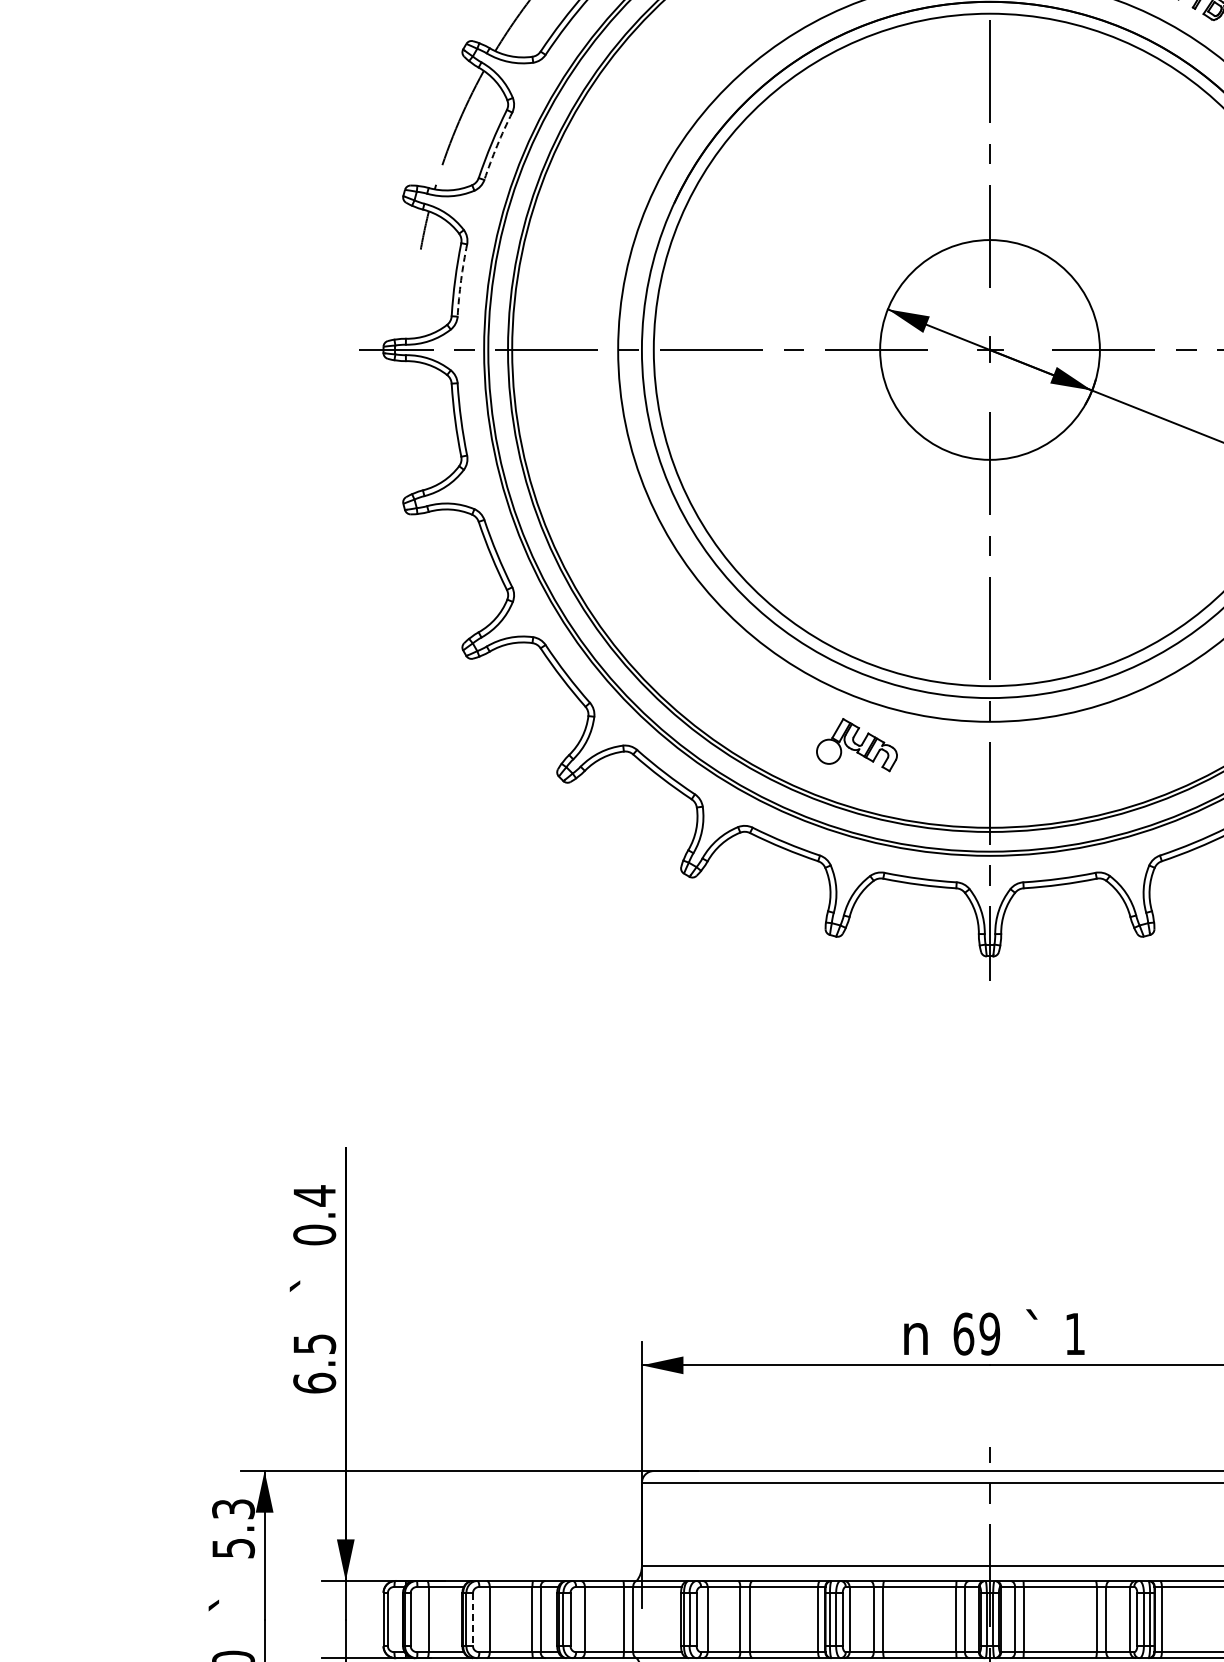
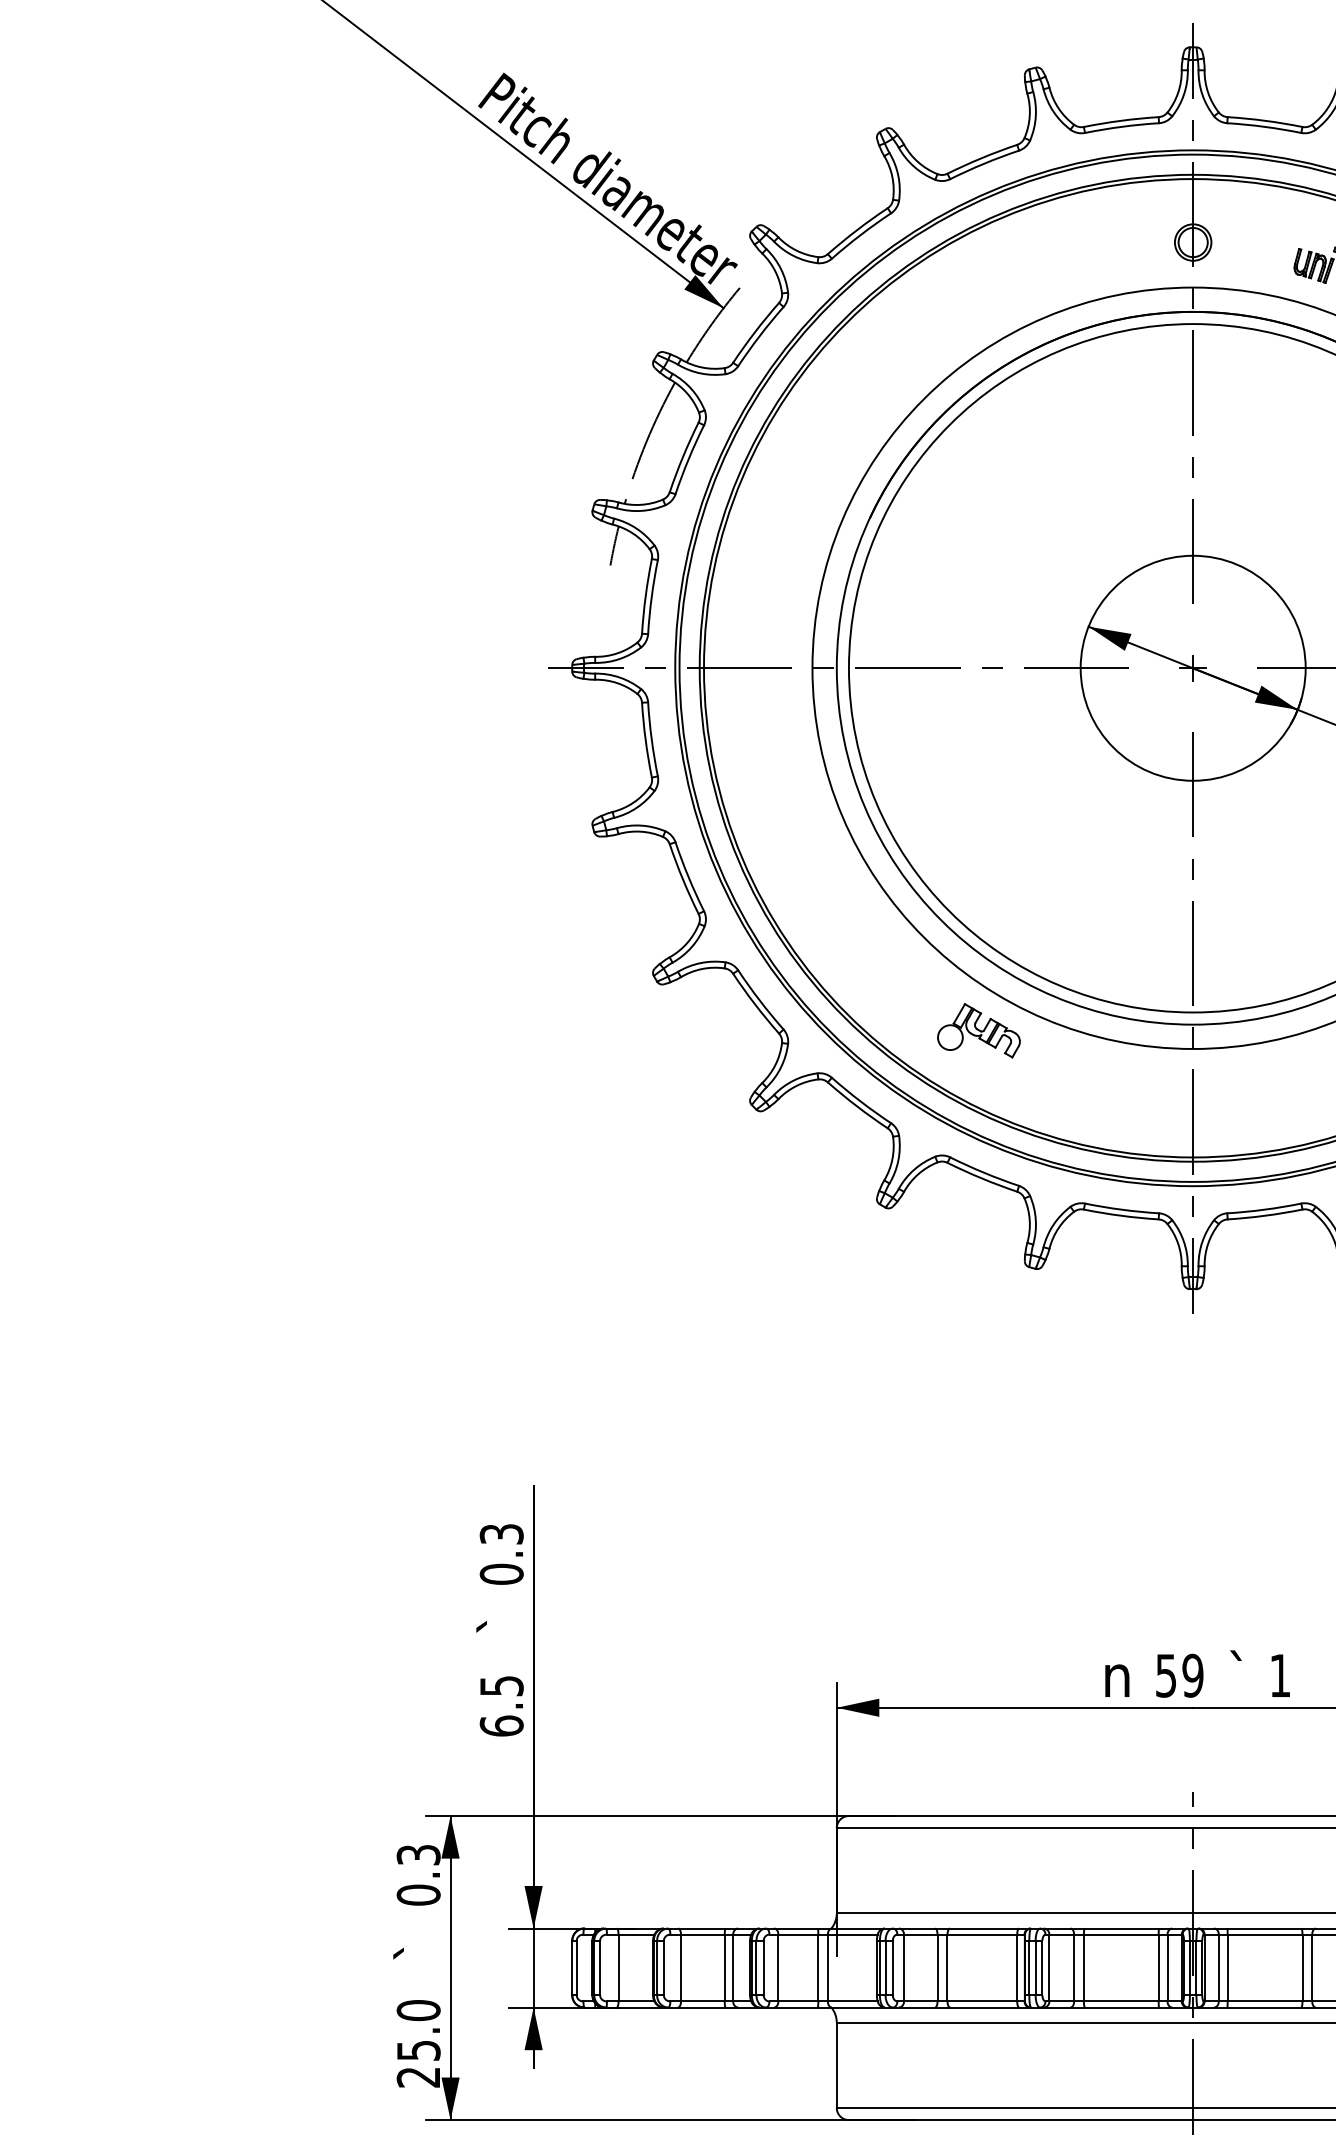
arc: (497, 146) -> (688, 459), dashed -> solid
arc: (460, 280) -> (651, 597), dashed -> solid
part: (856, 744) -> (978, 1030), moved
text: (314, 1196) -> (501, 1534), 0.4 -> 0.3
text: (963, 1333) -> (1166, 1675), 69 -> 59
text: (233, 1547) -> (418, 1894), 5.3 -> 0.3
line: (472, 1620) -> (663, 1968), dashed -> solid

